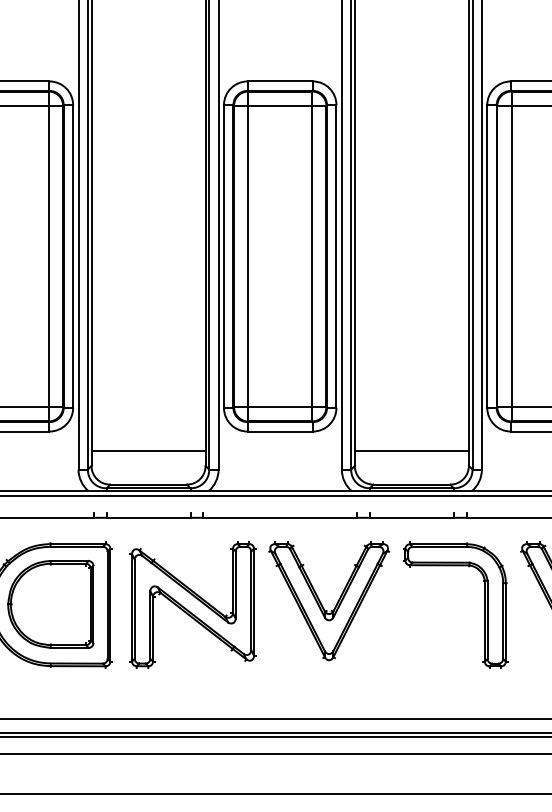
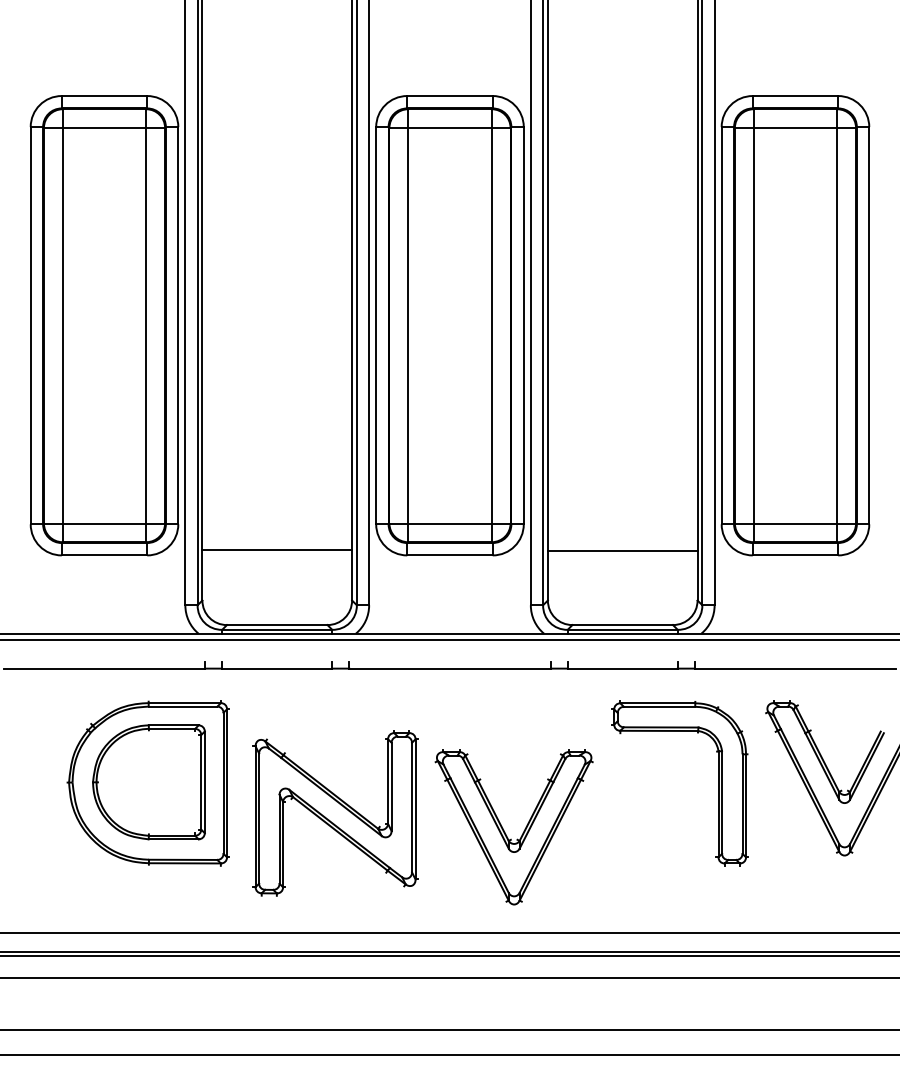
line: (148, 450) -> (277, 550), moved
line: (411, 450) -> (622, 551), moved
part: (192, 605) -> (335, 813), moved
part: (322, 605) -> (505, 832), moved

